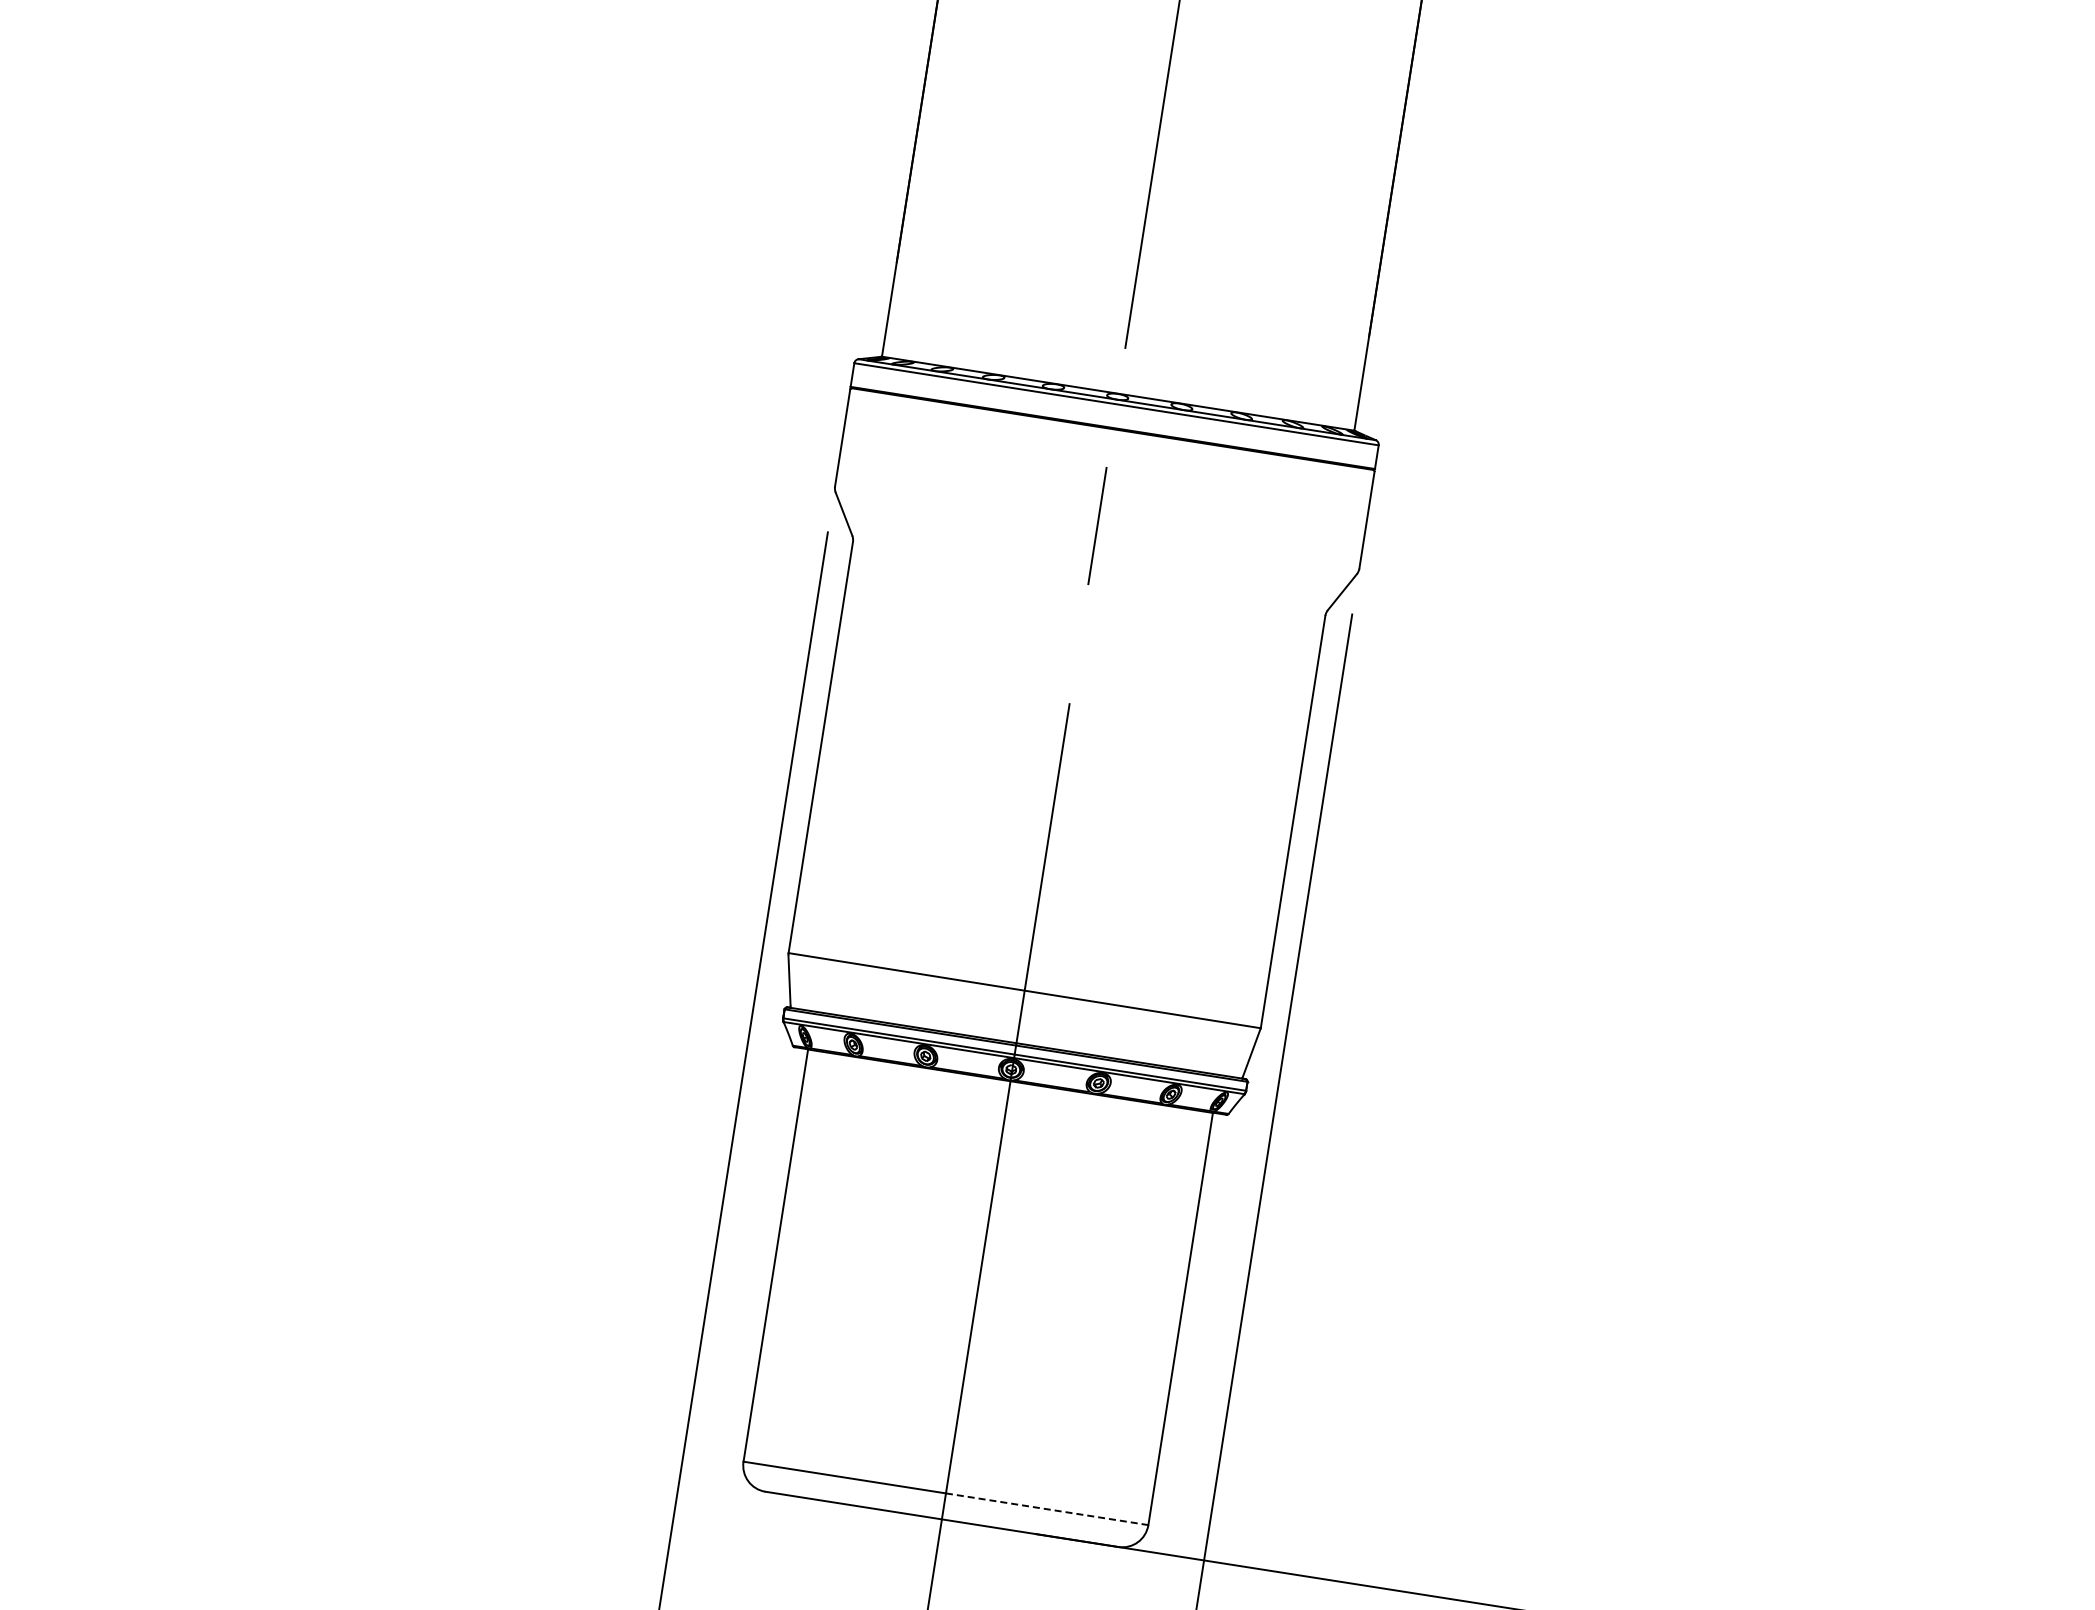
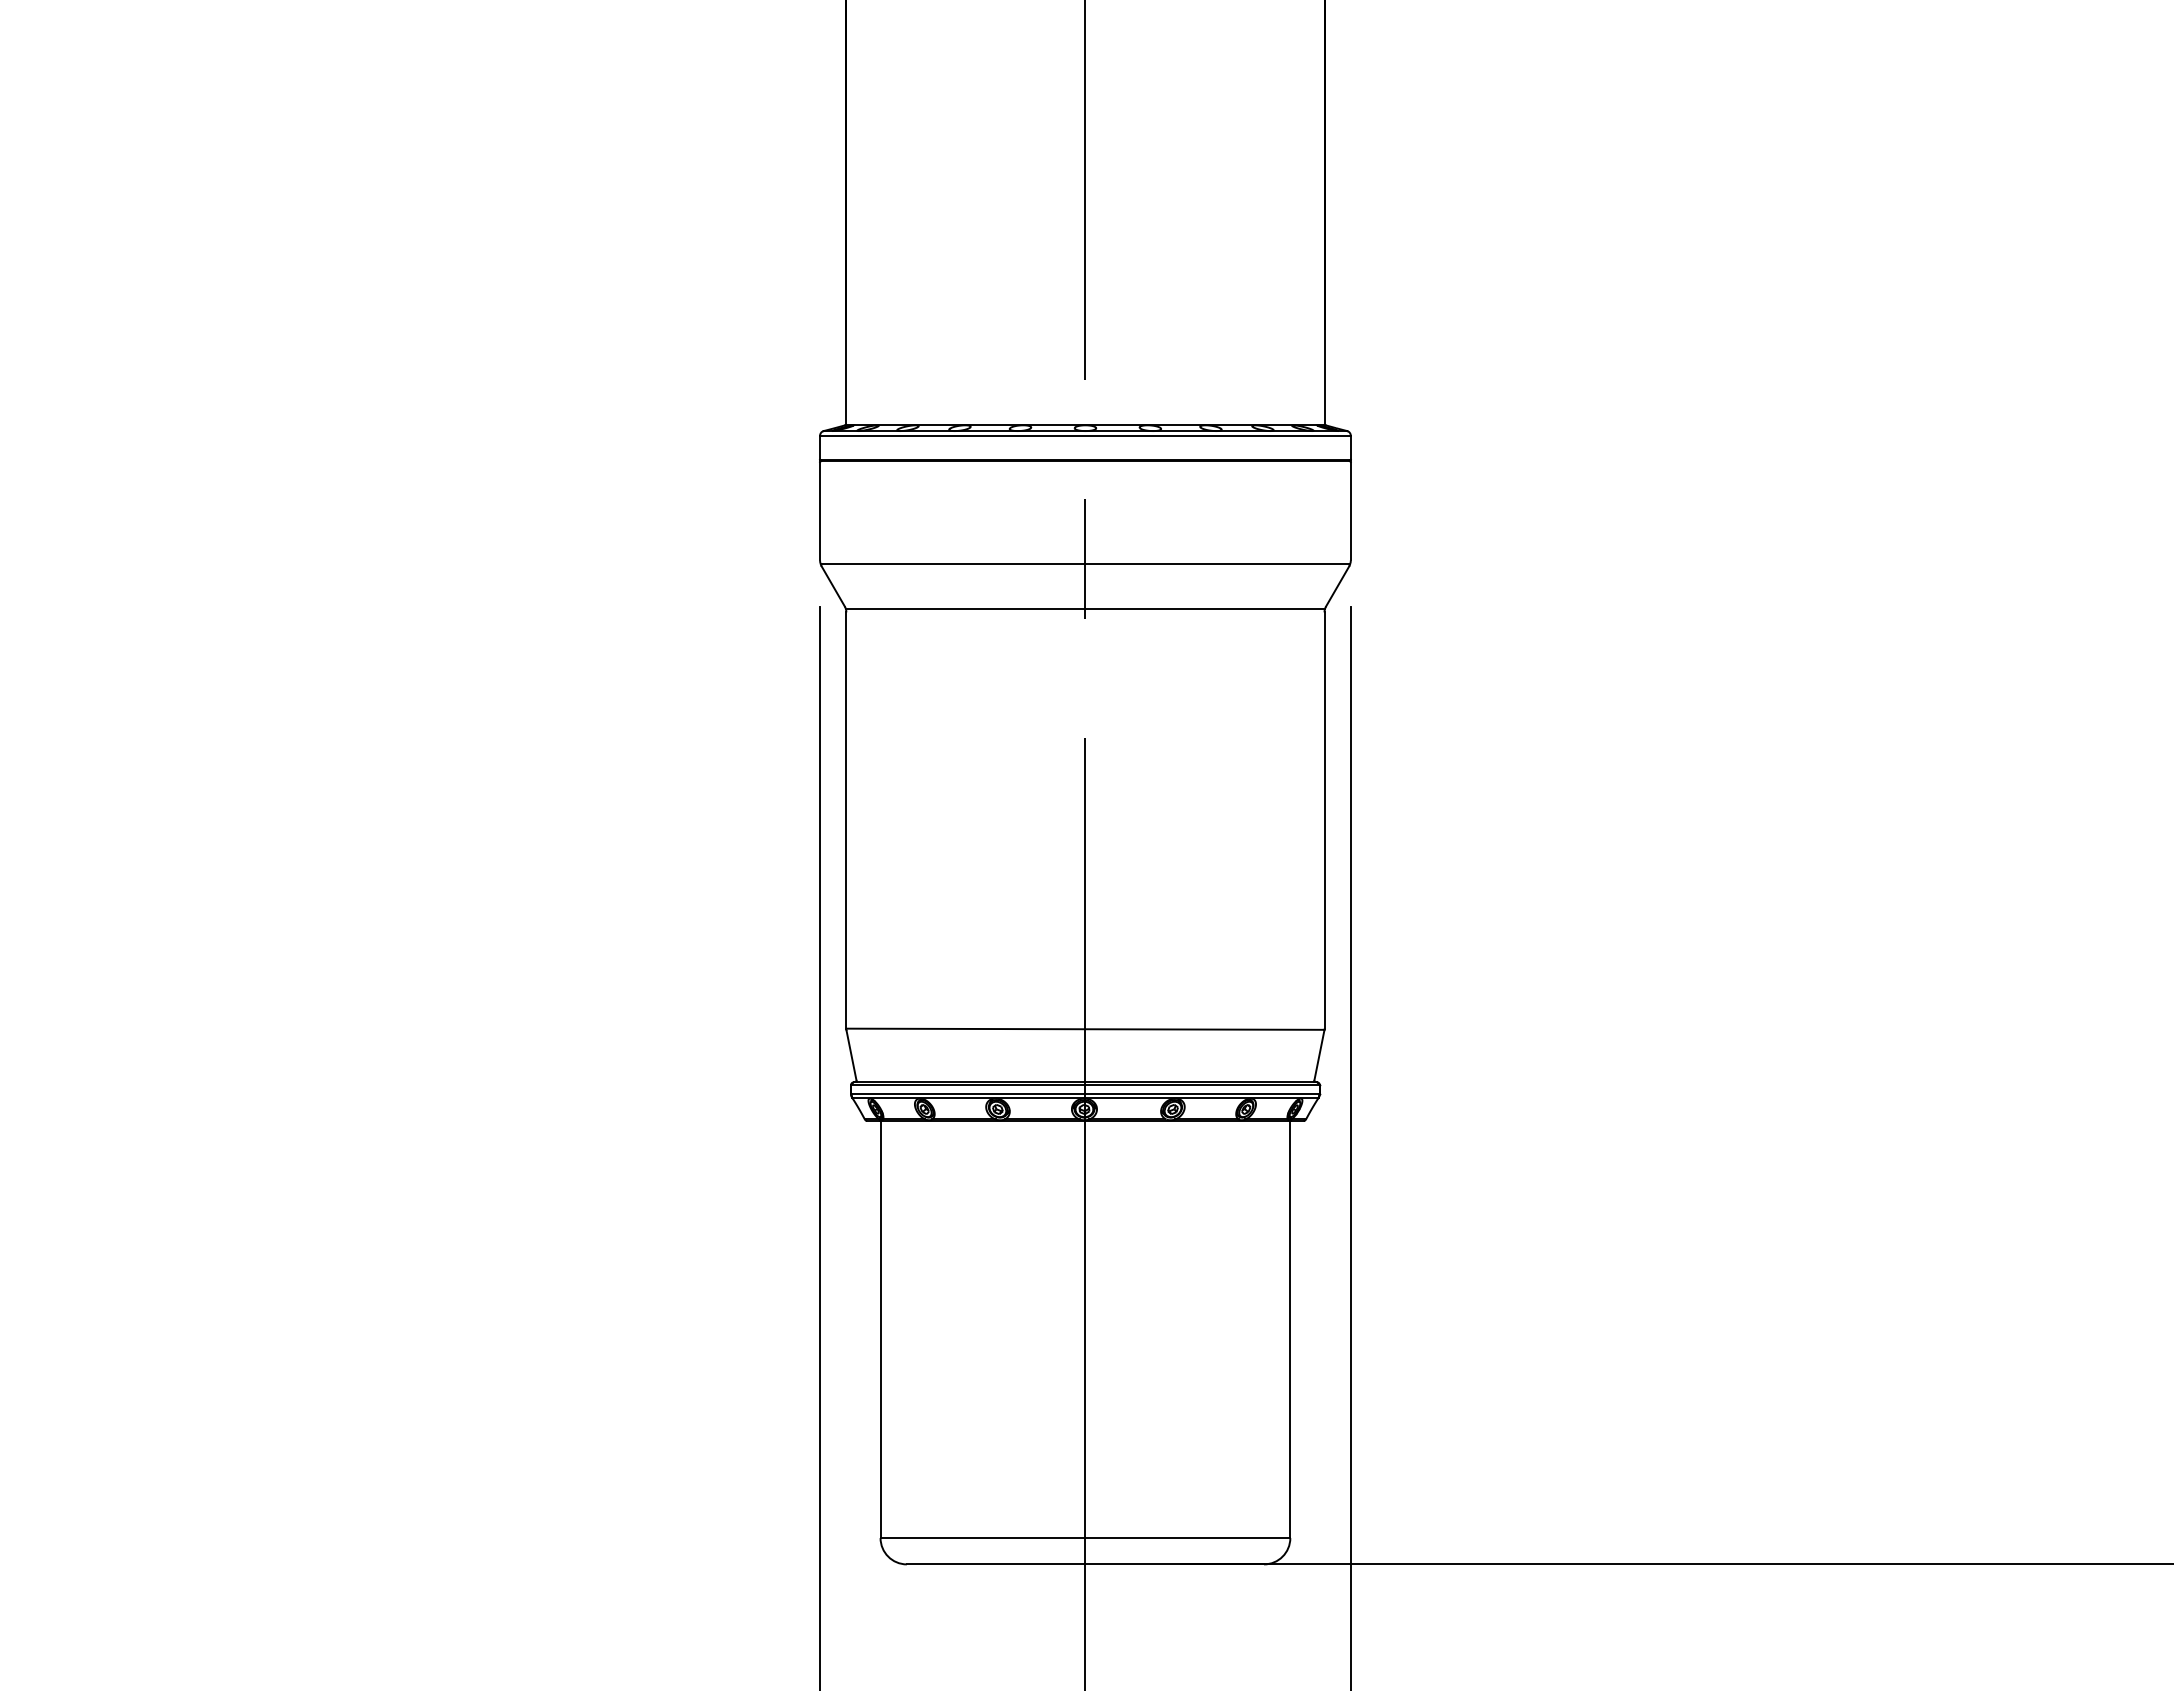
line: (1096, 530) -> (1085, 563), added
line: (1088, 575) -> (1084, 609), added
line: (1047, 1509) -> (1188, 1538), dashed -> solid

